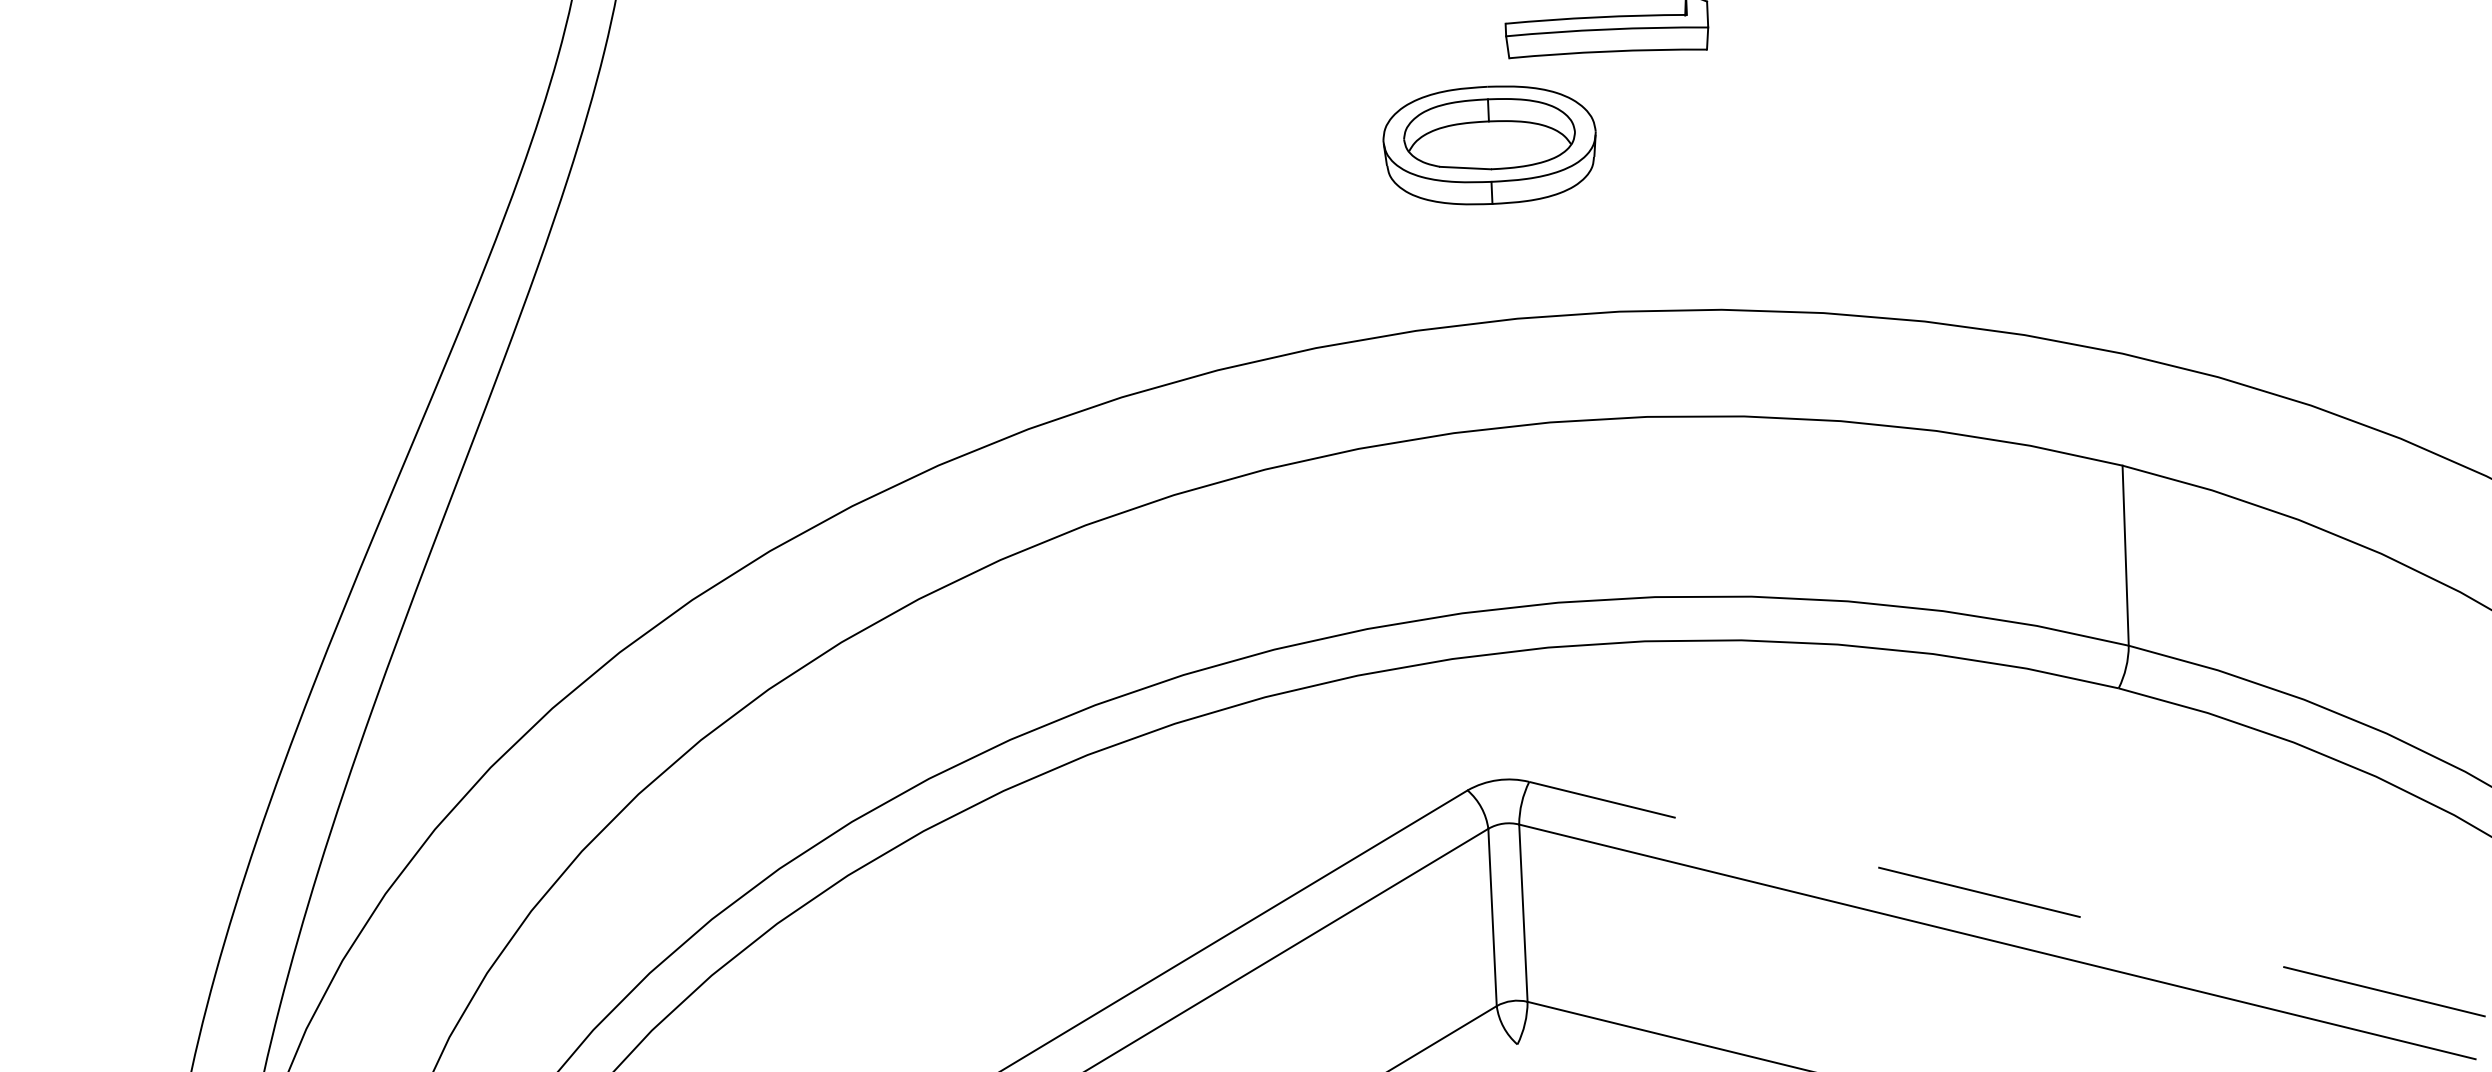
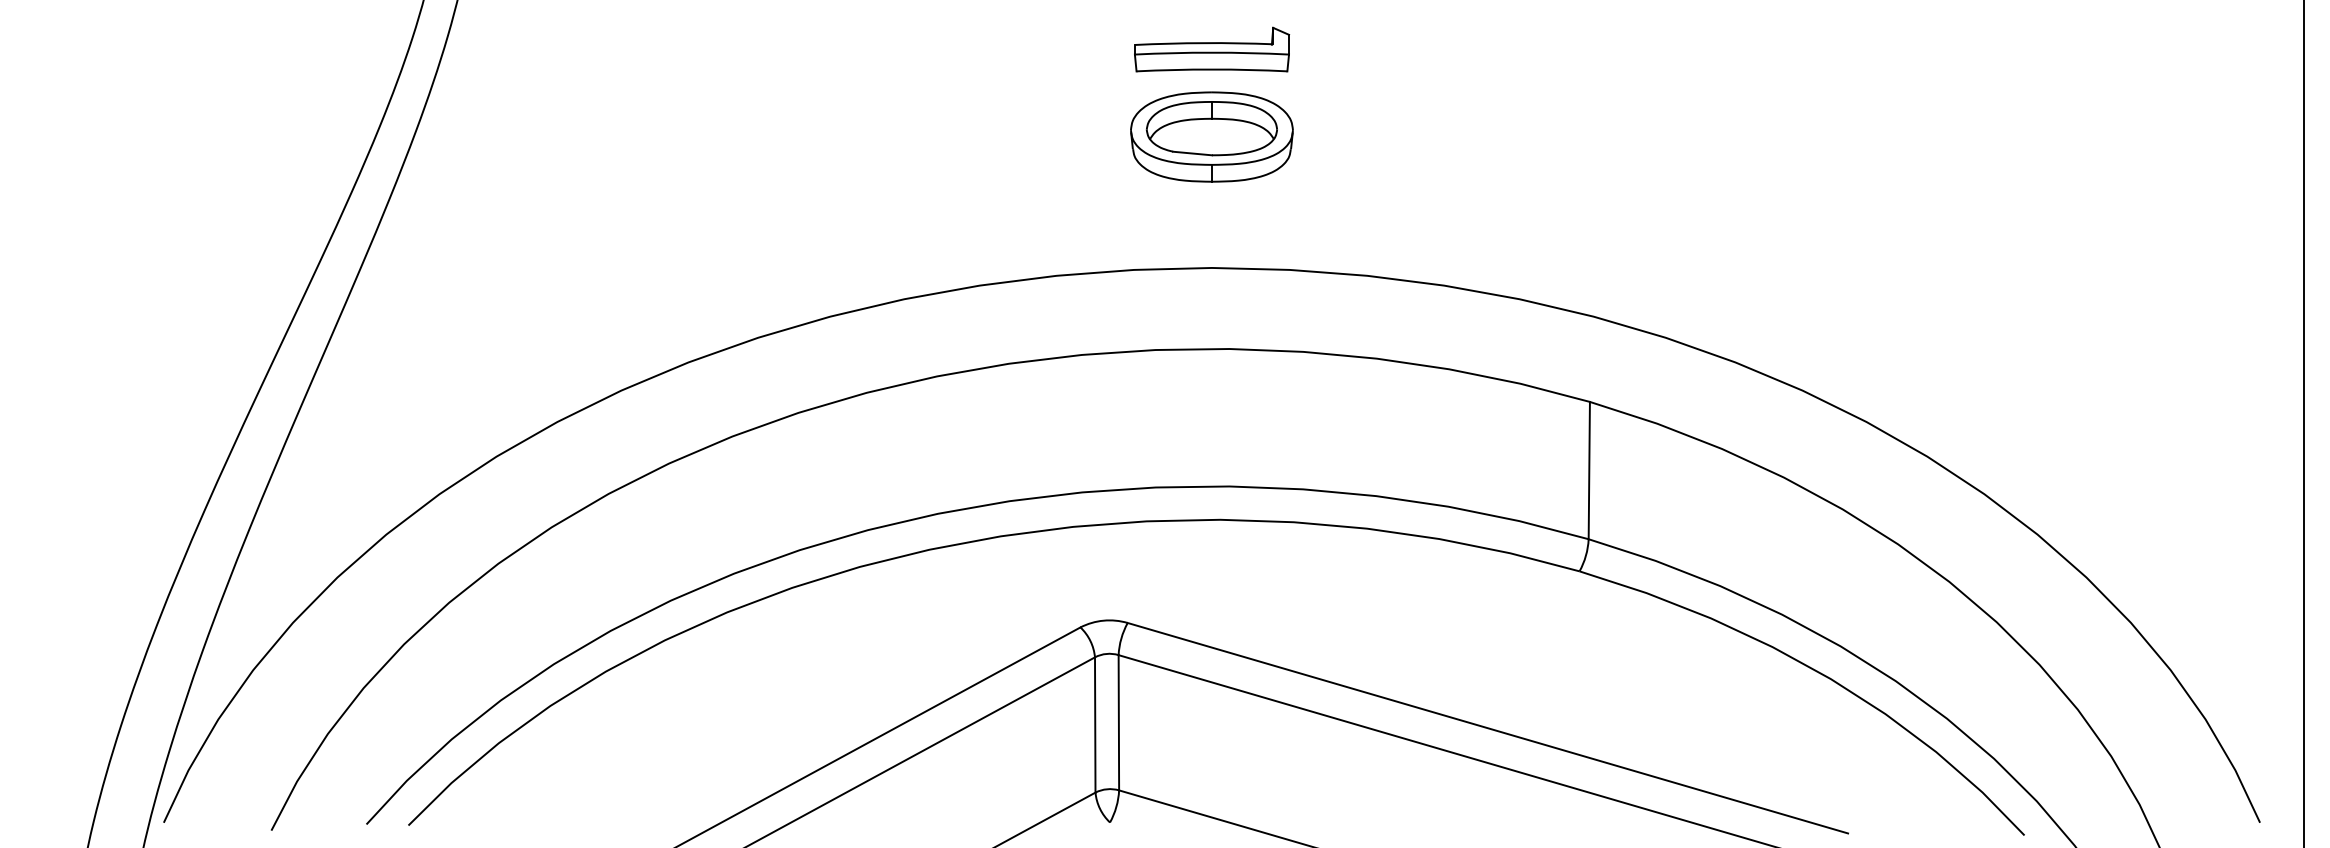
part: (1489, 144) -> (1211, 136), moved
line: (2006, 899) -> (1487, 728), dashed -> solid

